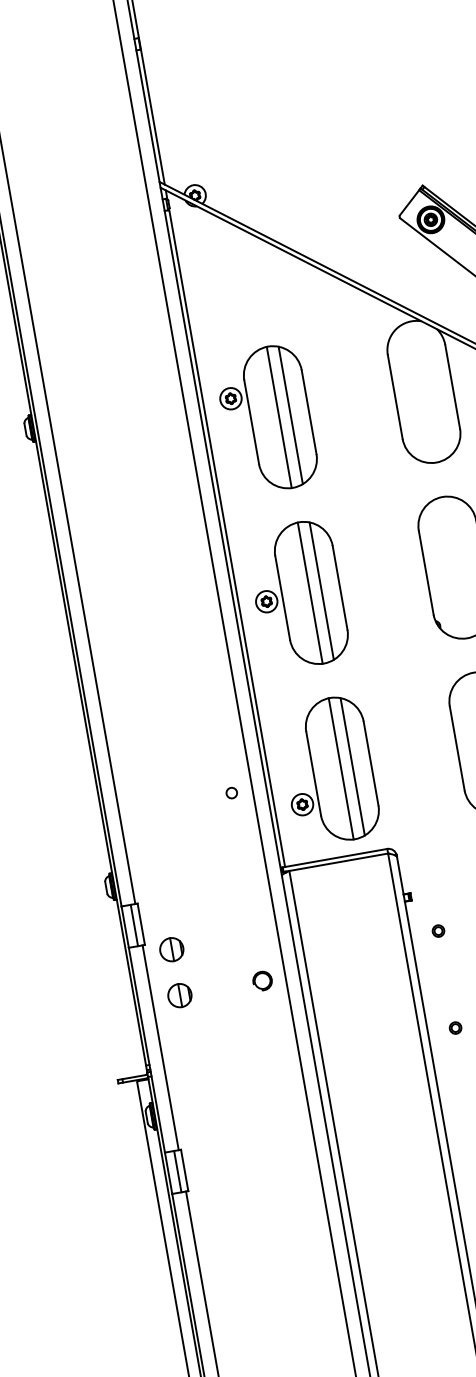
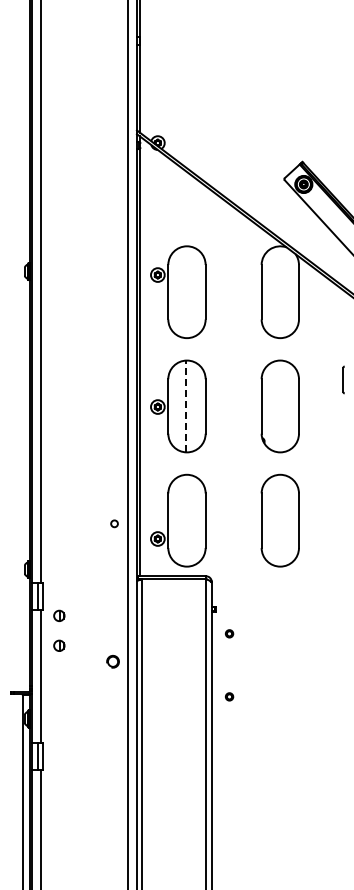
line: (290, 414) -> (193, 291), removed
line: (279, 417) -> (186, 292), removed
line: (321, 591) -> (193, 406), removed
line: (310, 593) -> (186, 406), solid -> dashed
line: (352, 766) -> (193, 520), removed
line: (341, 768) -> (186, 520), removed
part: (172, 949) -> (59, 615), size x0.7
part: (261, 980) -> (112, 661), moved
part: (180, 995) -> (59, 645), size x0.7

